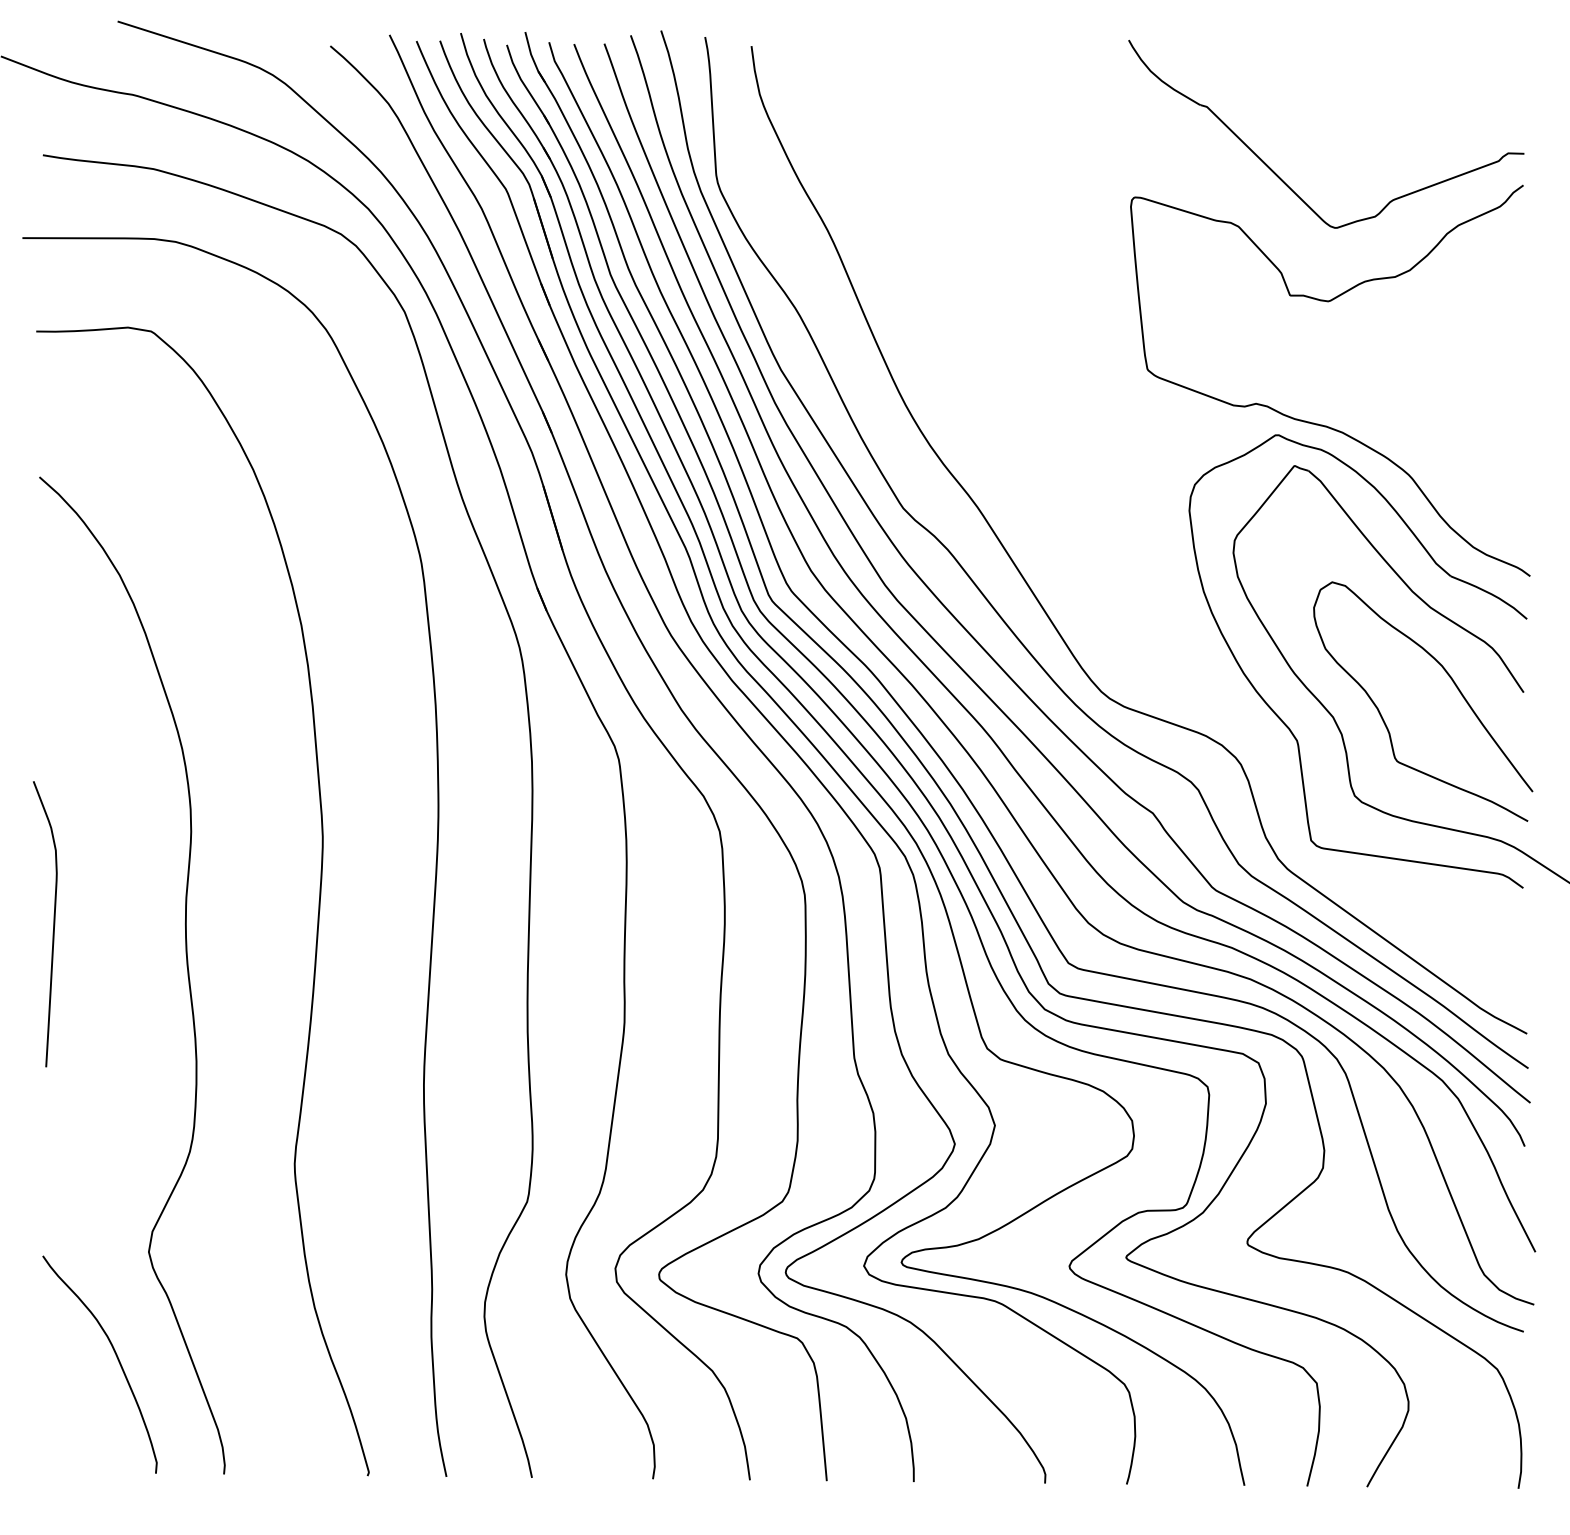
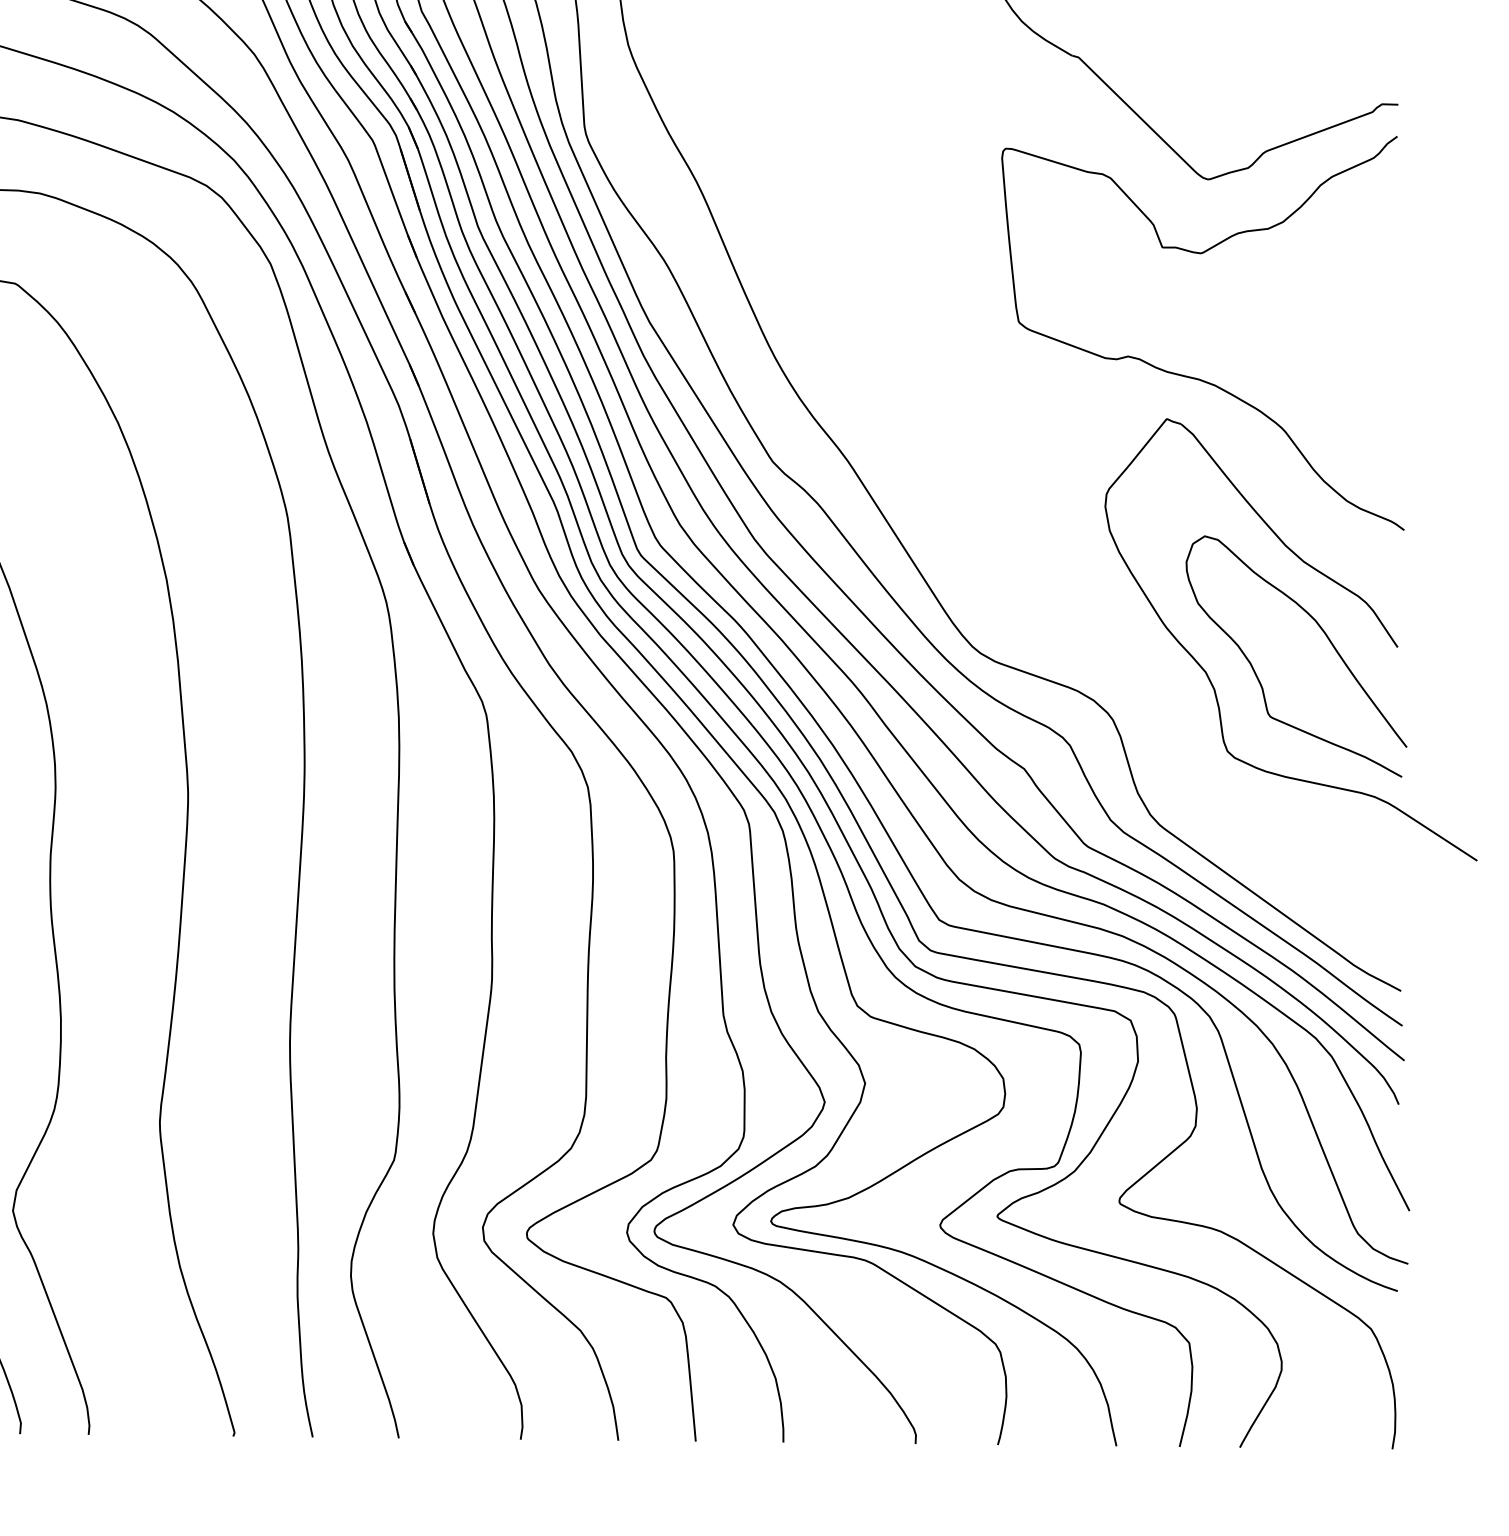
part: (1290, 728) -> (1162, 683), removed

